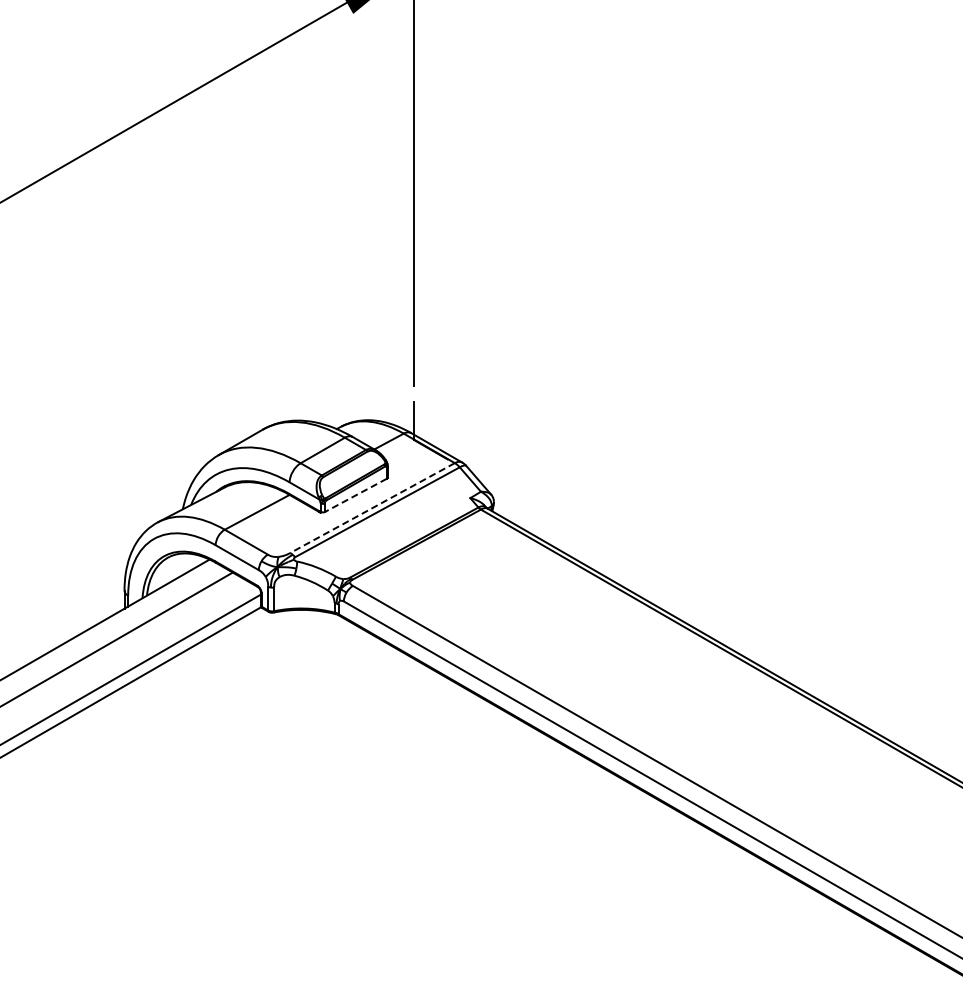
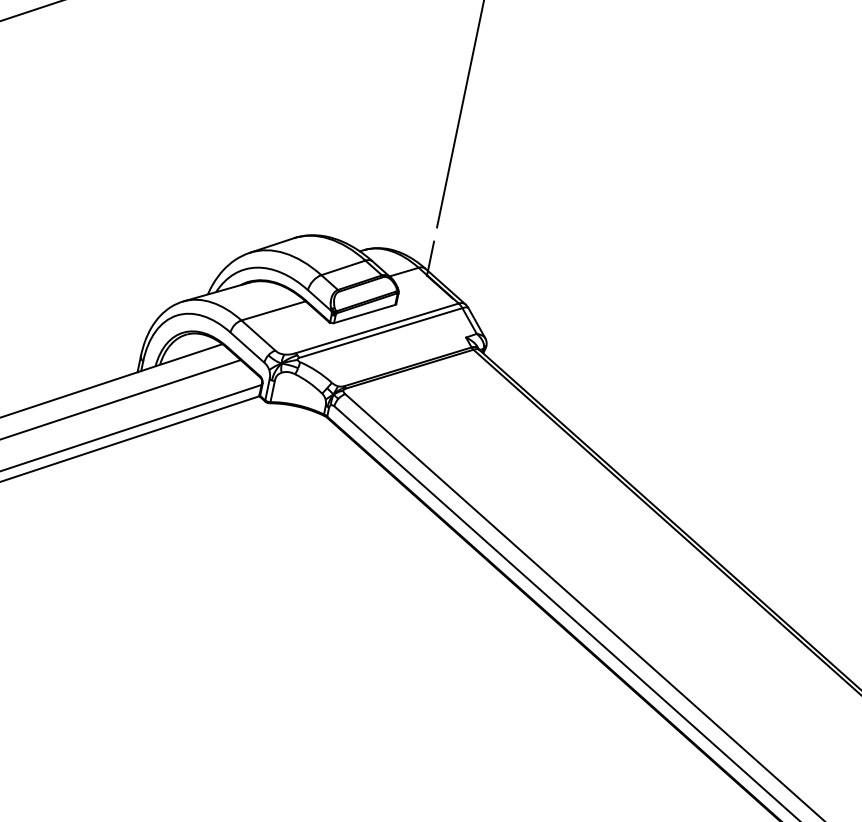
line: (355, 495) -> (364, 314), dashed -> solid
line: (372, 508) -> (377, 328), dashed -> solid

